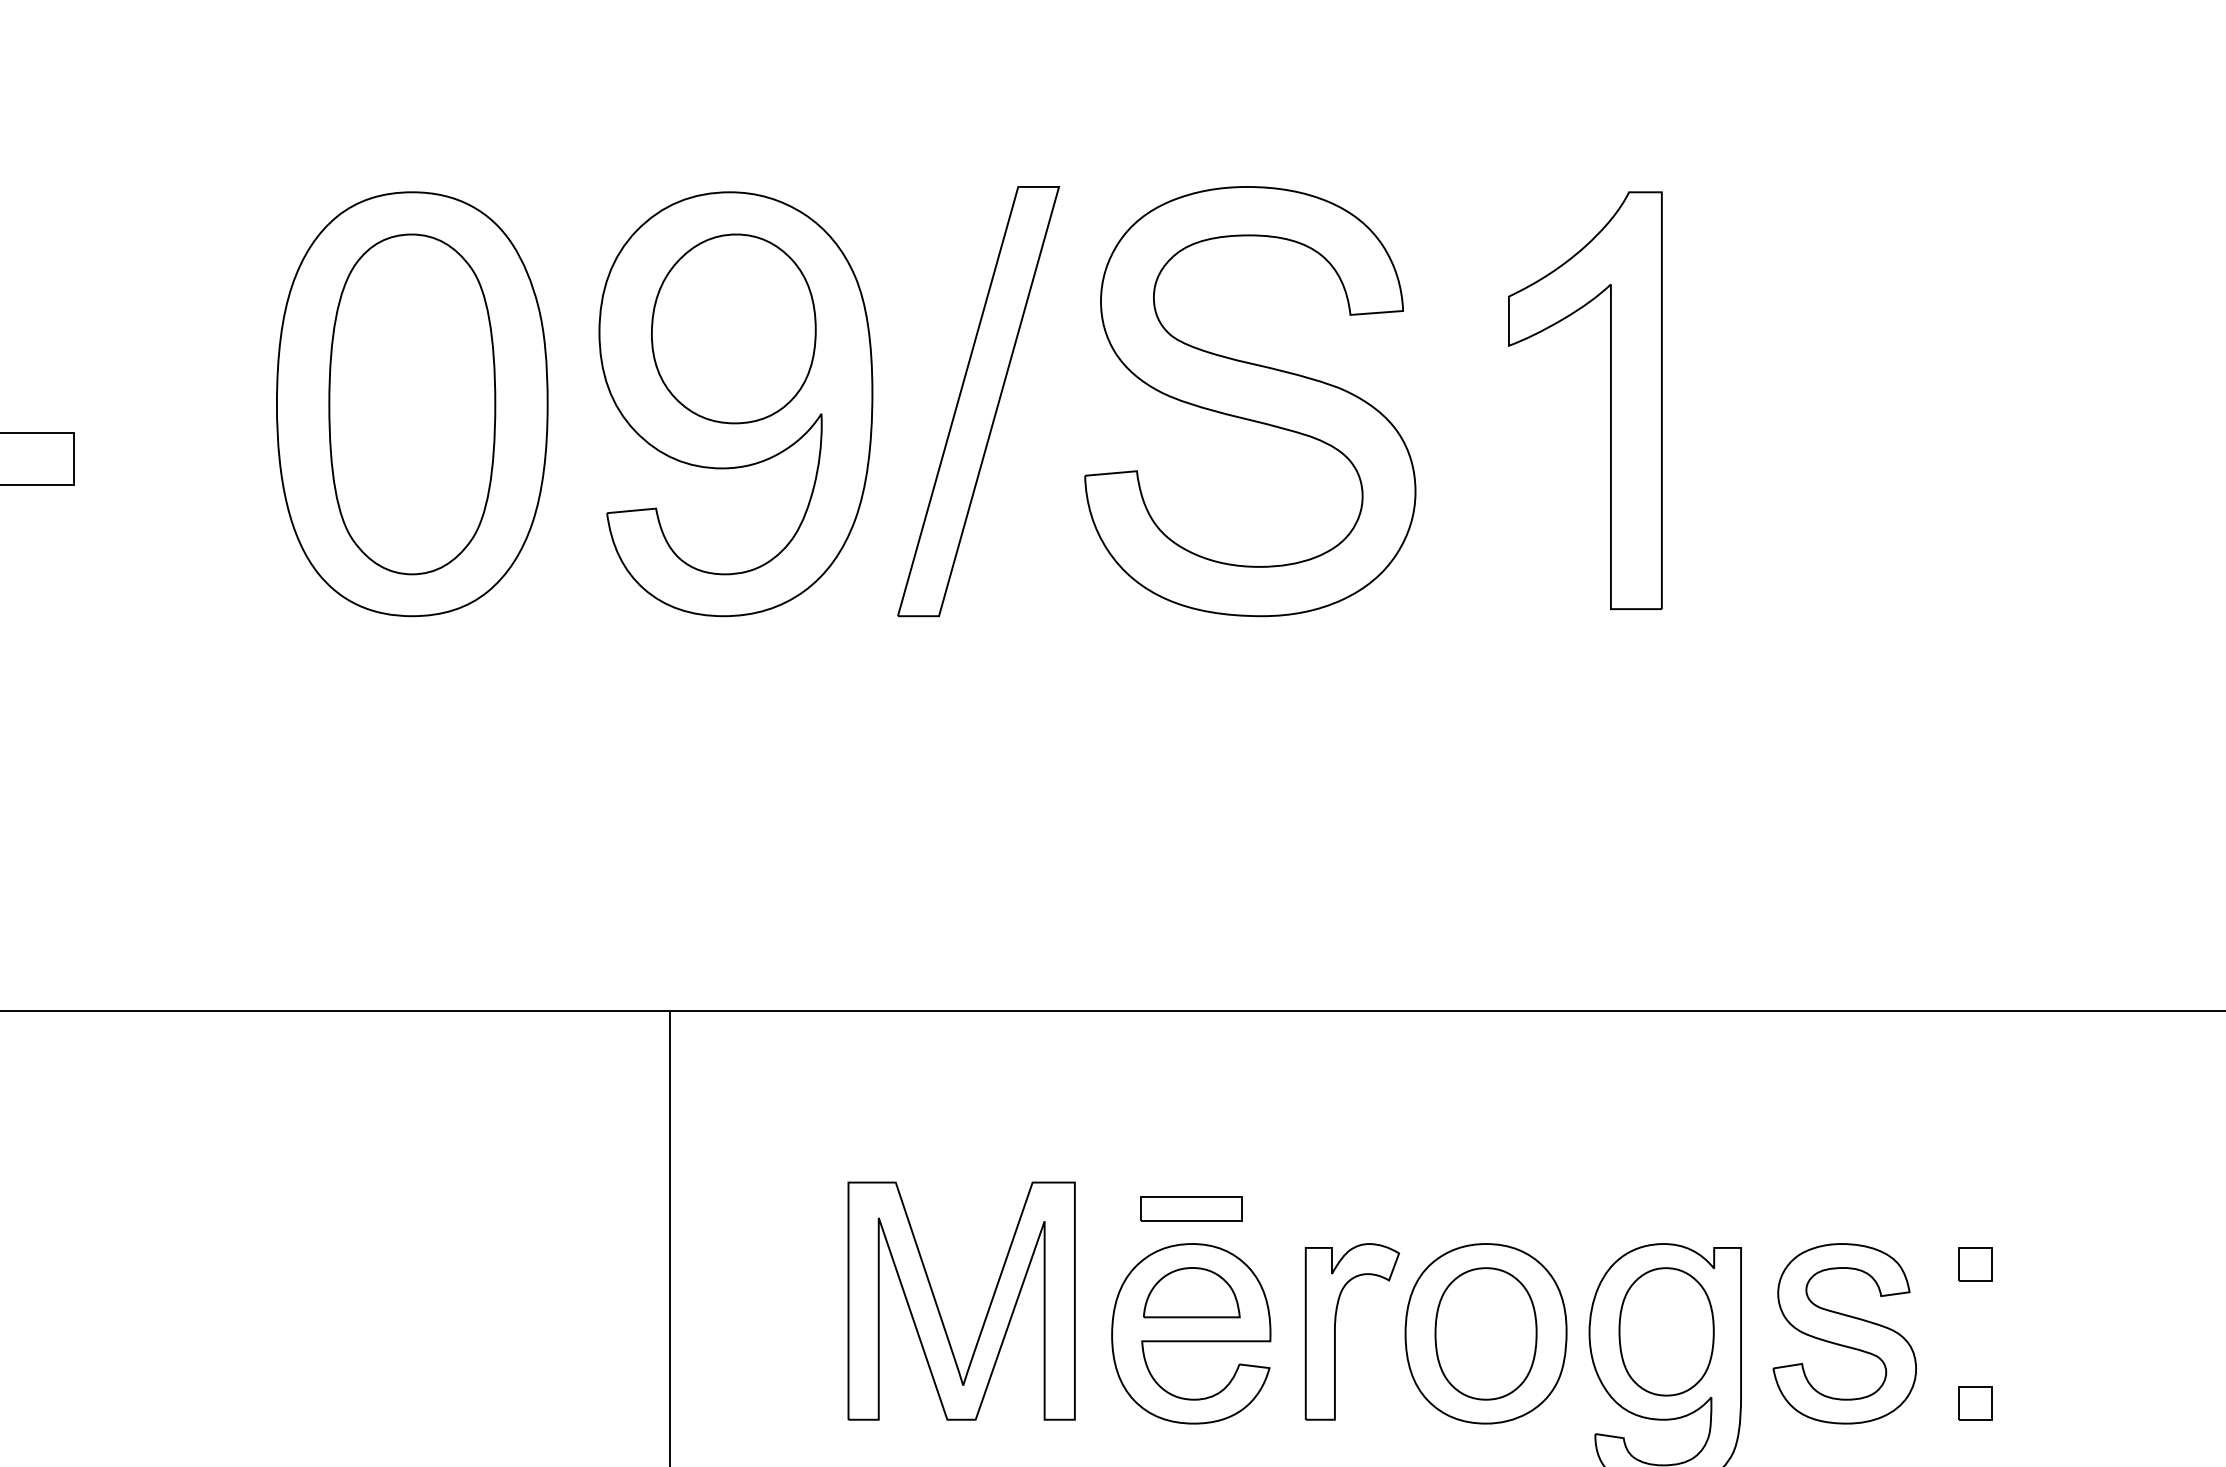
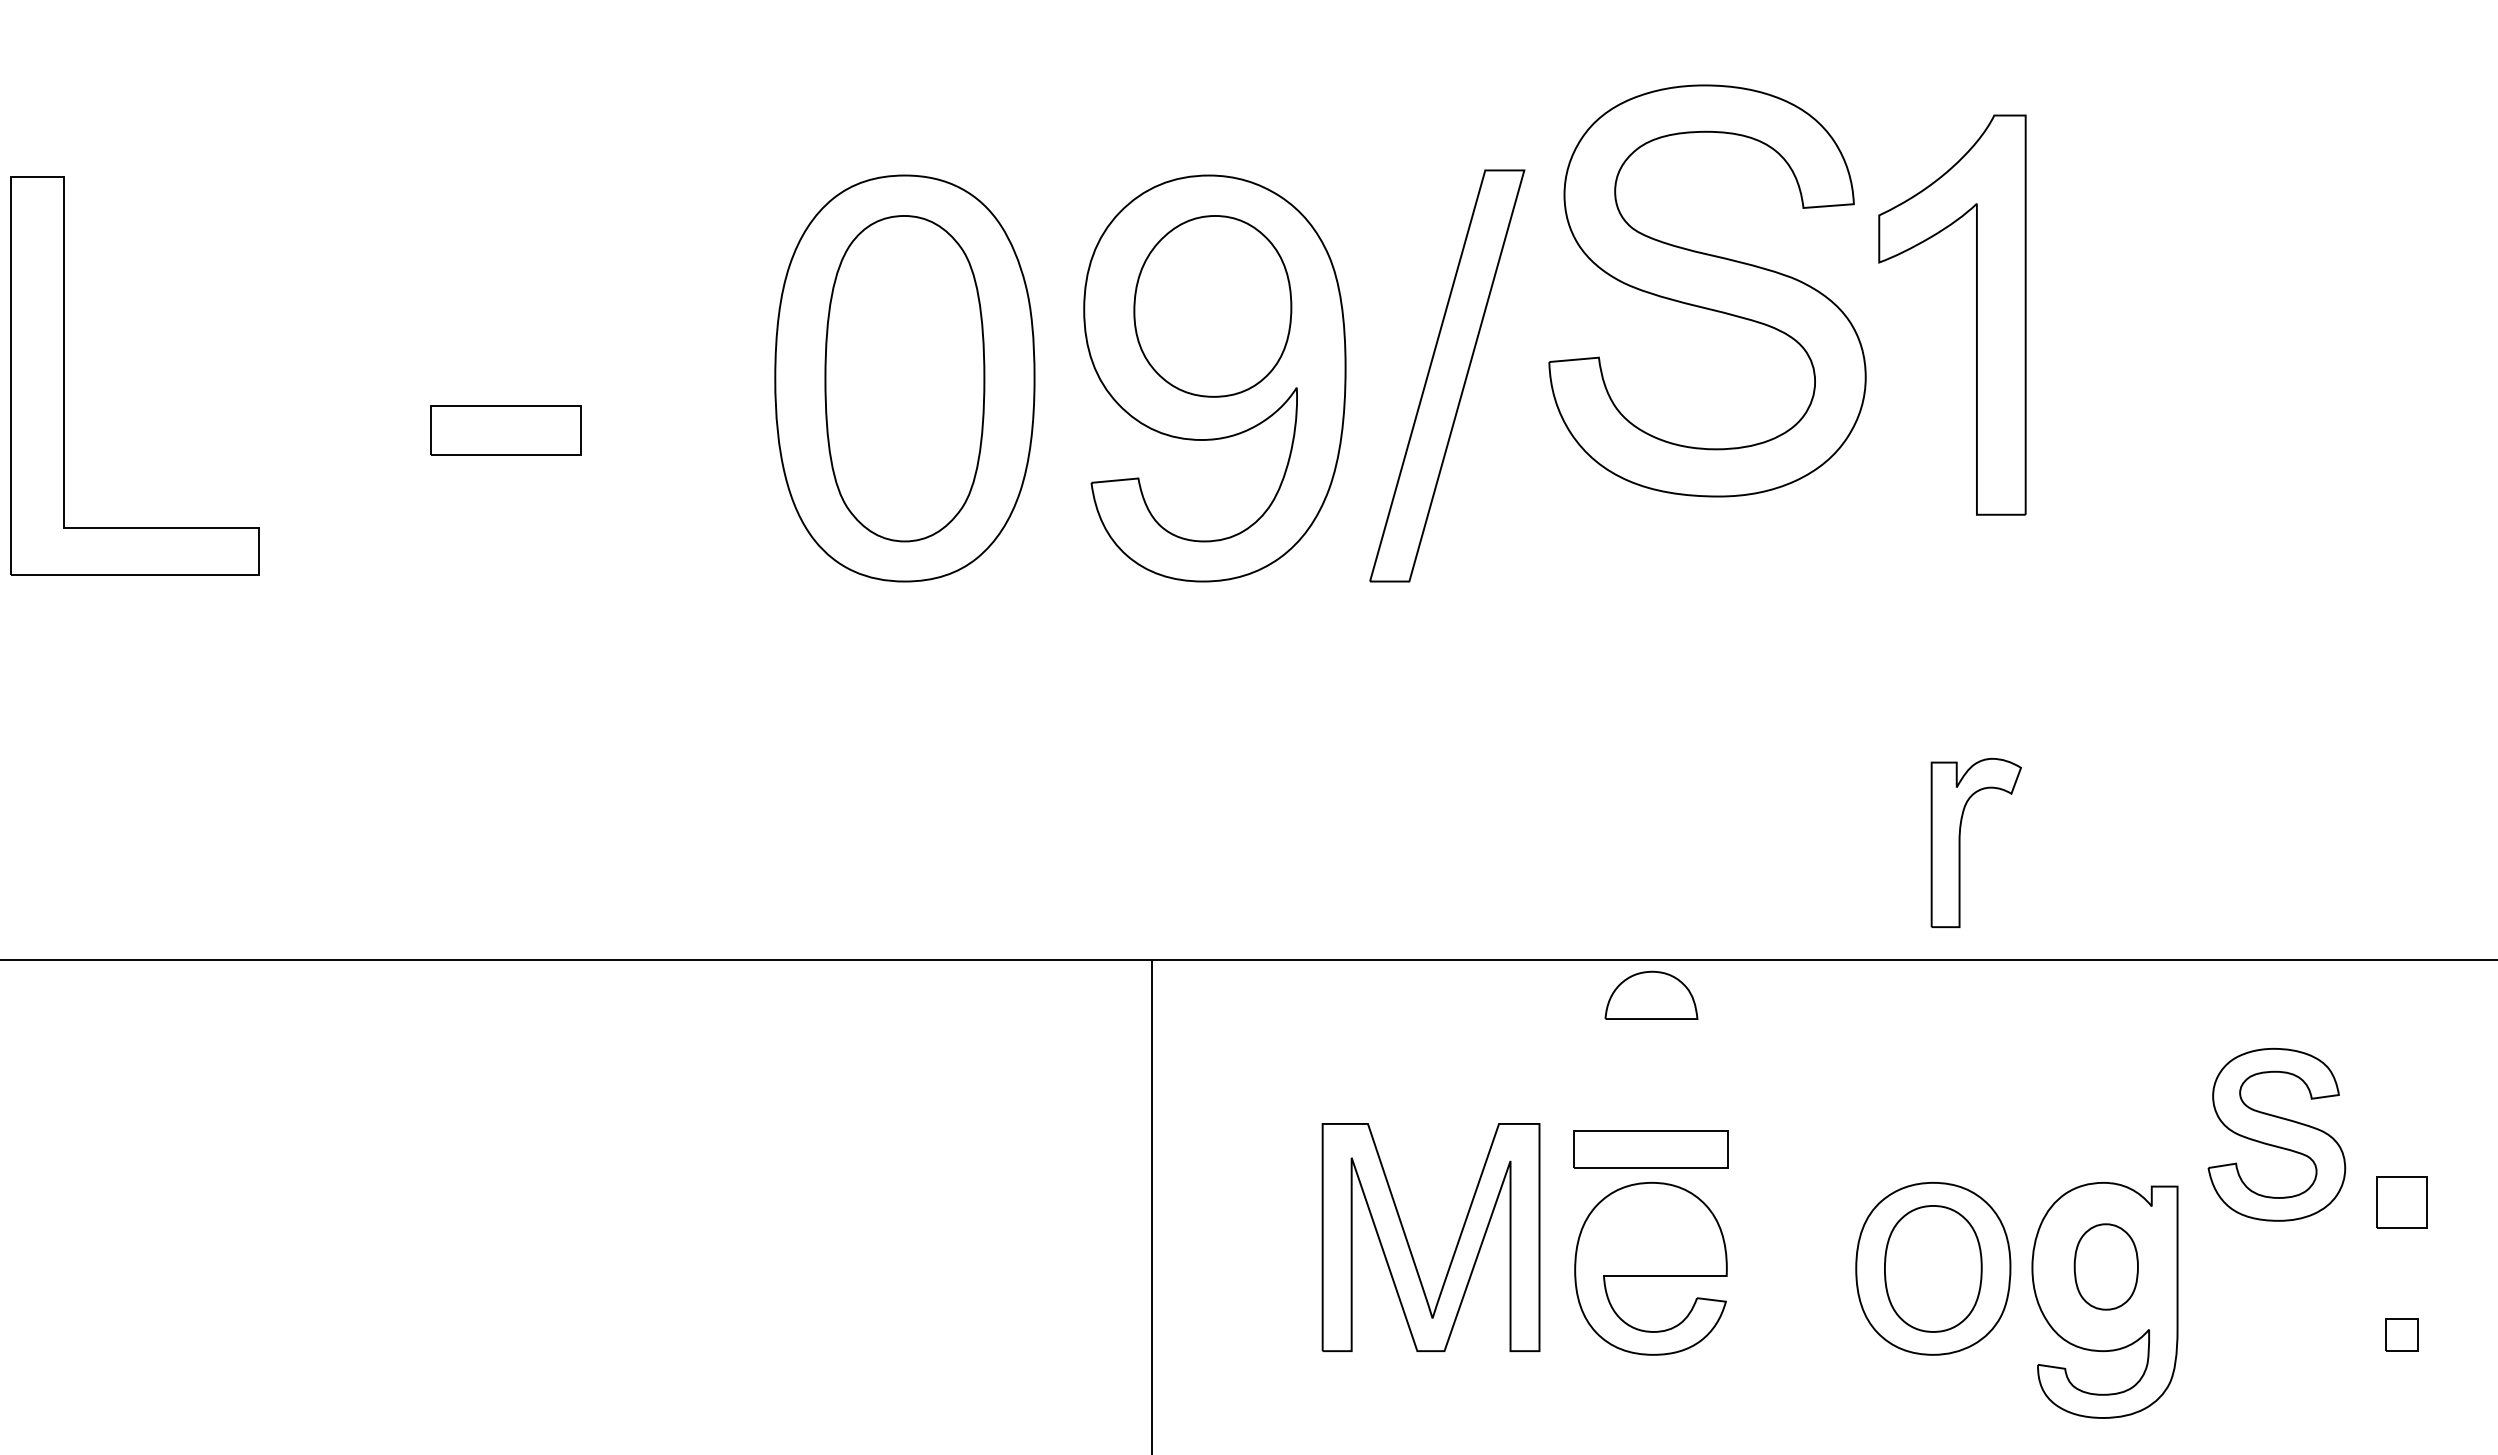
part: (1610, 400) -> (1976, 314), moved
part: (1250, 401) -> (1707, 290), moved
part: (1190, 1209) -> (1650, 1149), size x1.6
part: (1974, 1264) -> (2401, 1202), size x1.6
part: (1191, 1291) -> (1651, 994), moved
part: (1335, 1331) -> (1960, 842), moved
part: (1666, 1331) -> (2106, 1266), size x0.7
part: (1844, 1333) -> (2276, 1134), moved

